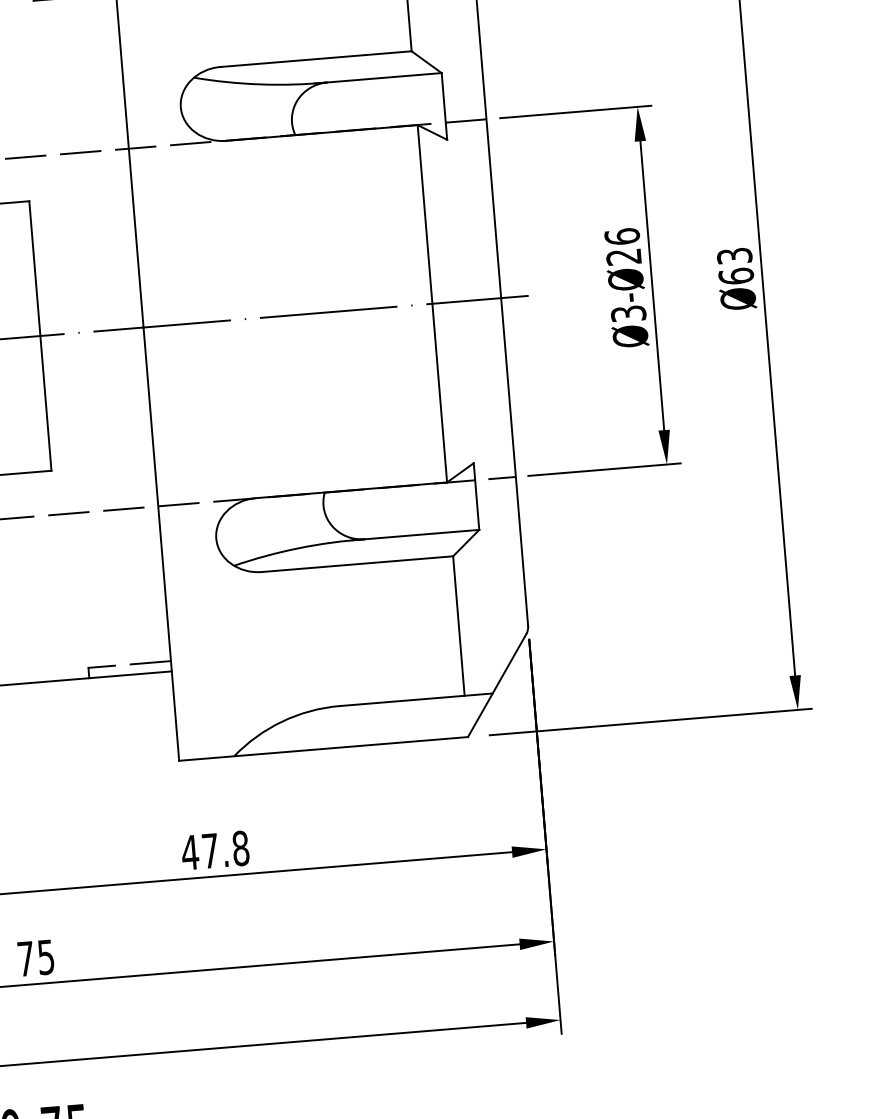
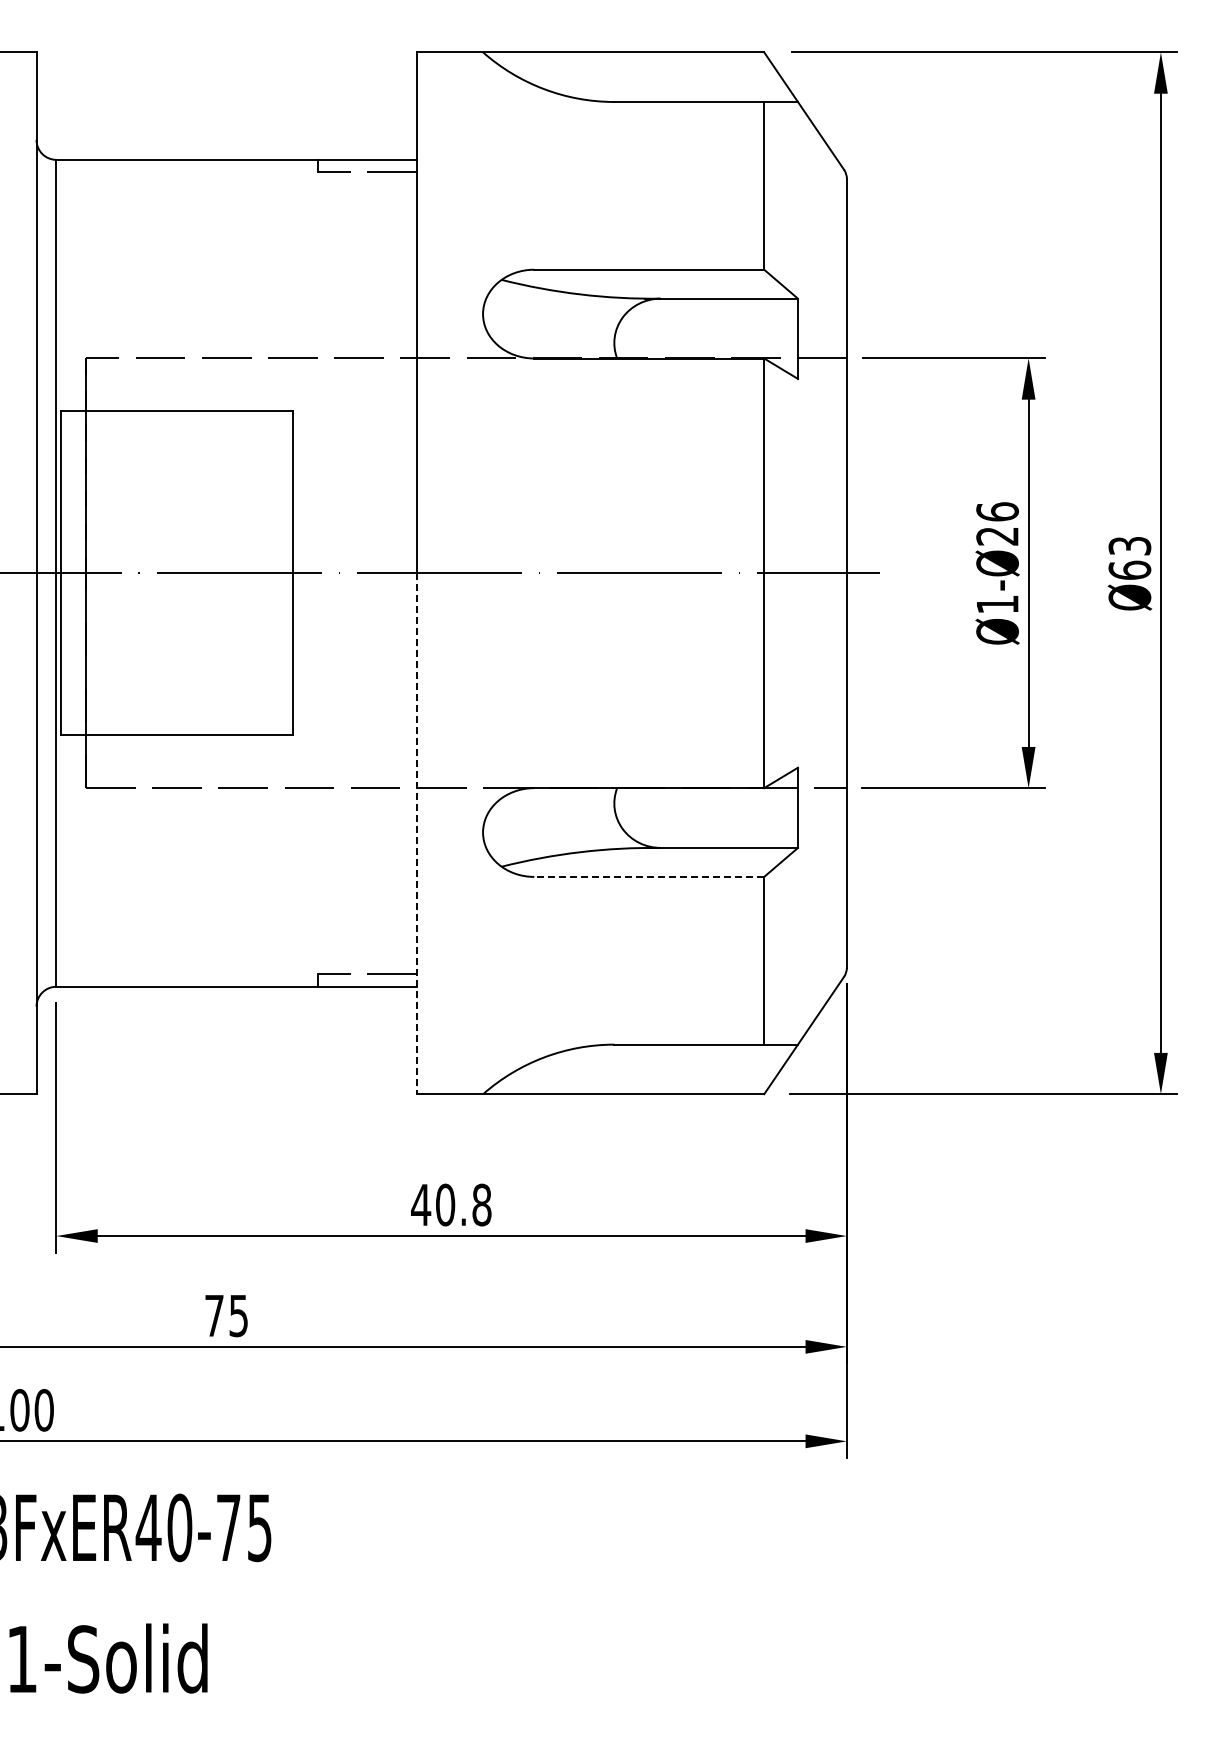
text: (628, 313) -> (997, 604), Ø3-Ø -> Ø1-Ø
line: (161, 544) -> (416, 834), solid -> dashed
line: (357, 563) -> (649, 876), solid -> dashed
text: (210, 850) -> (445, 1204), 47.8 -> 40.8

